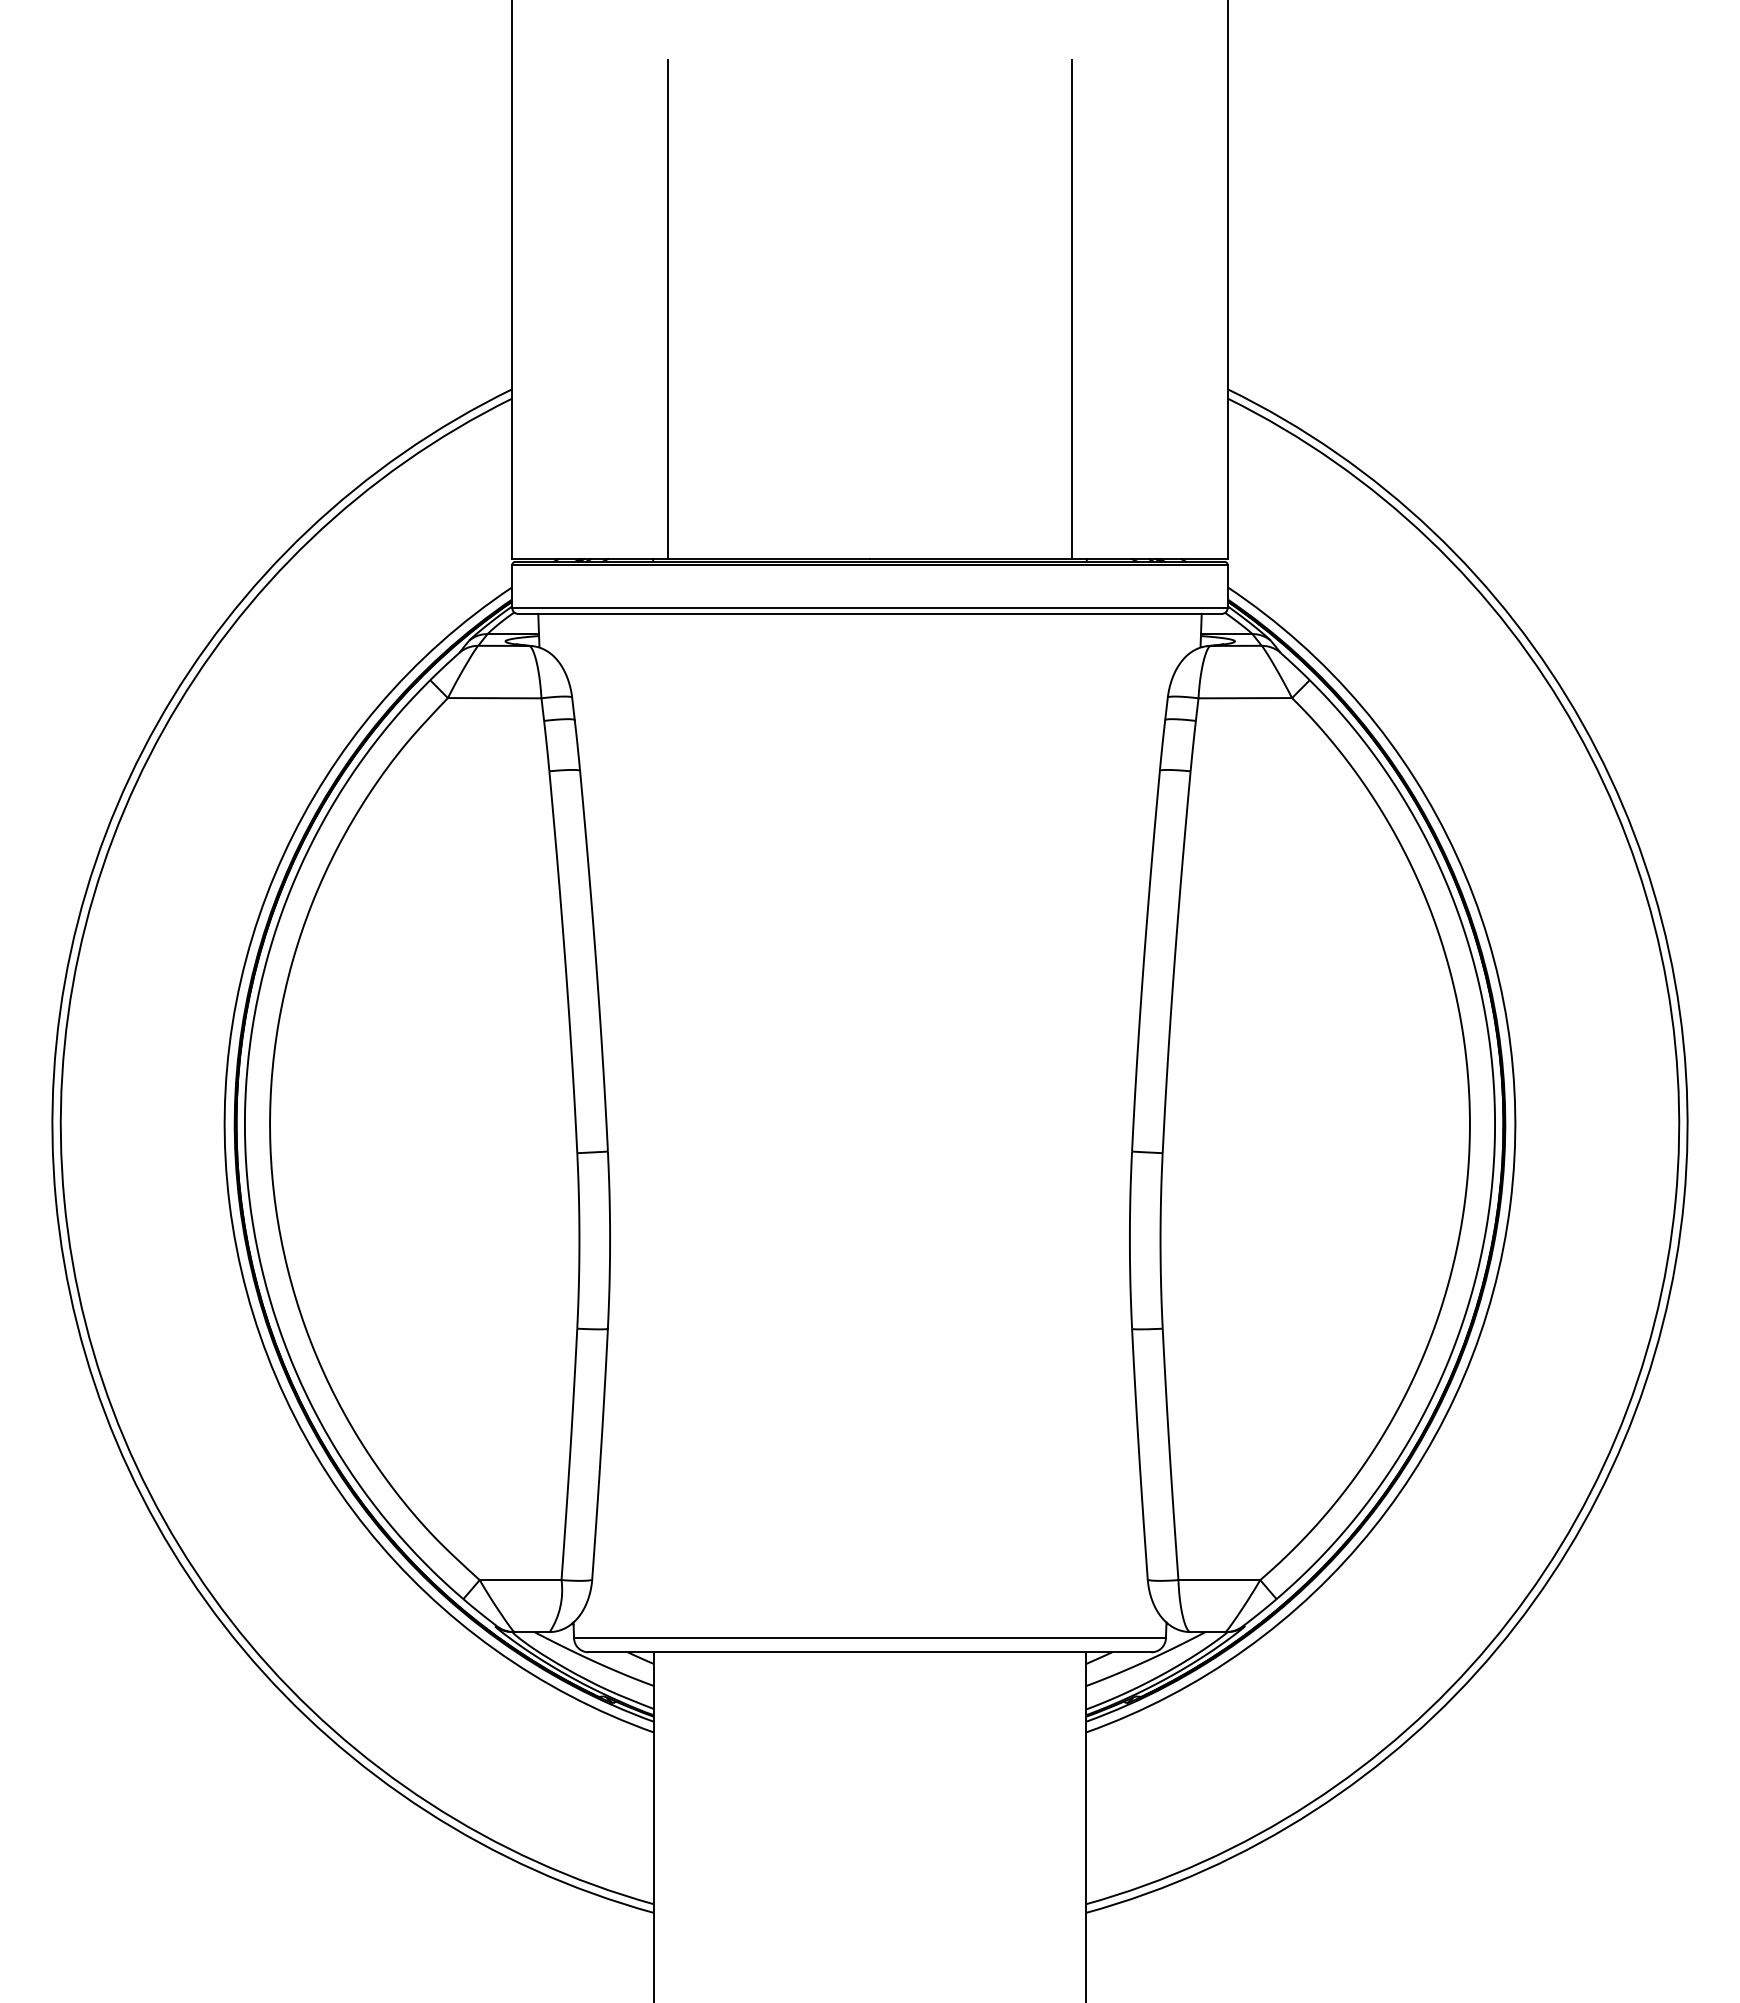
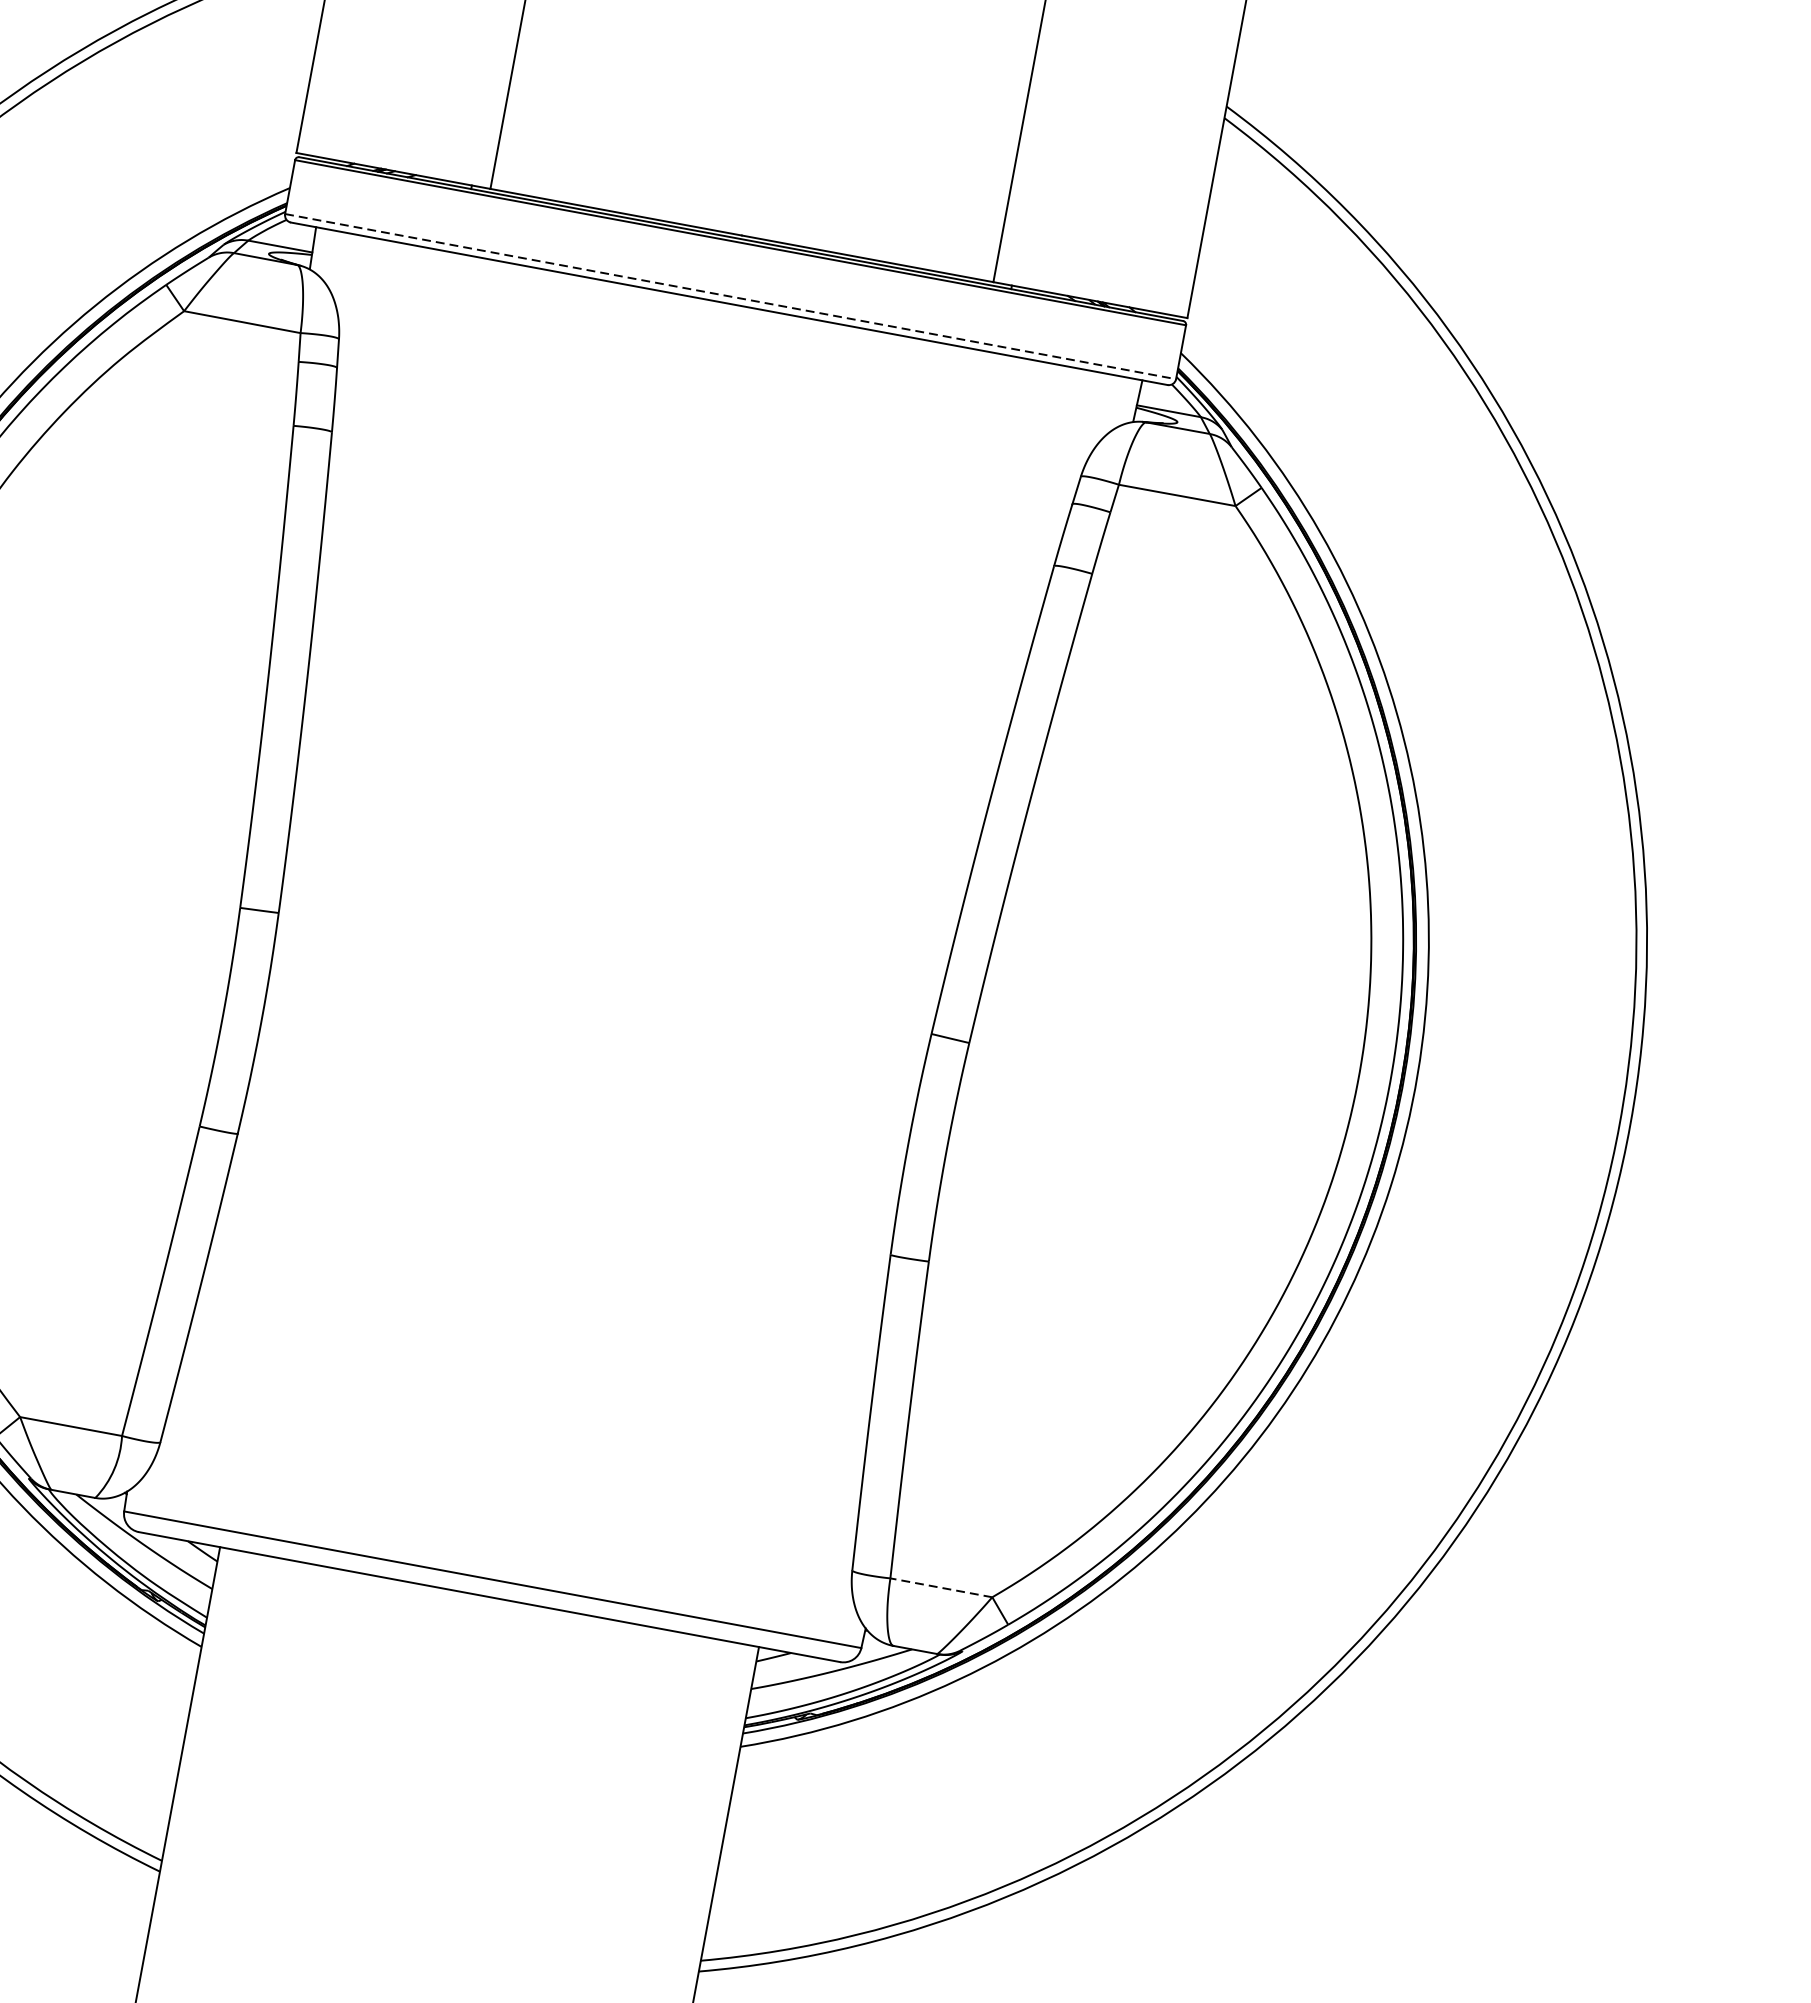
line: (870, 608) -> (731, 297), solid -> dashed
line: (1219, 1580) -> (941, 1588), solid -> dashed

